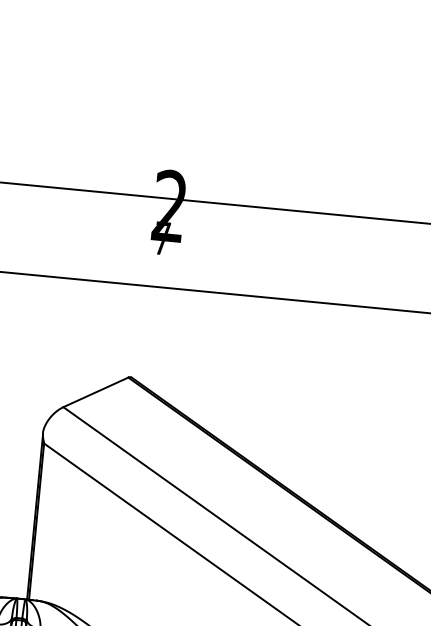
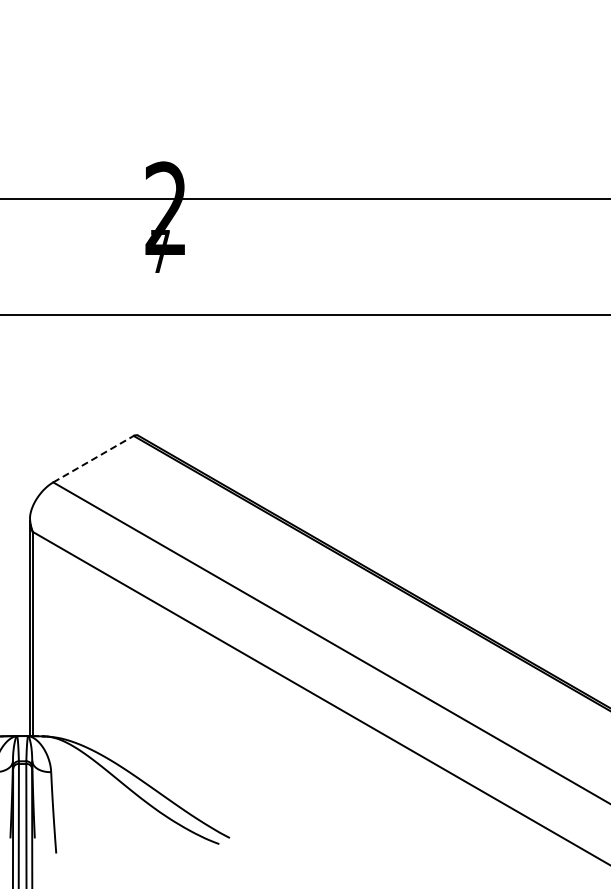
line: (95, 391) -> (93, 458), solid -> dashed

